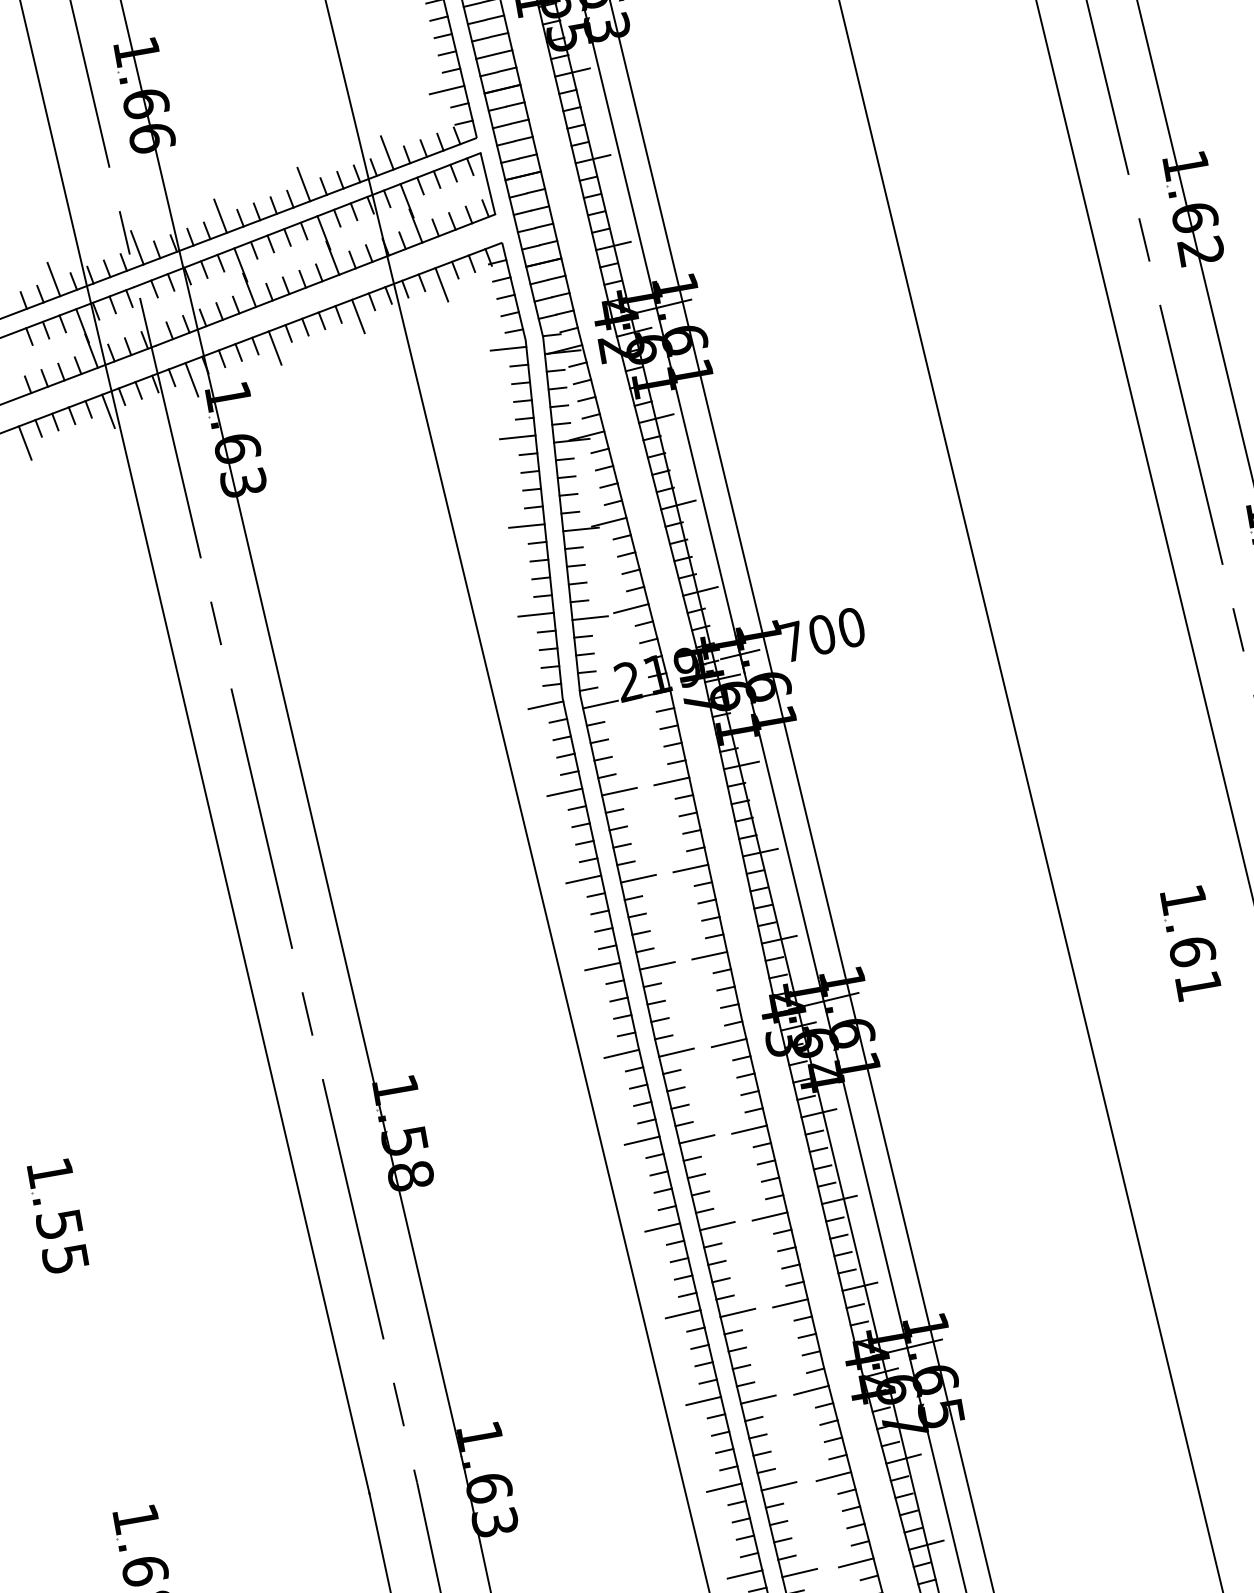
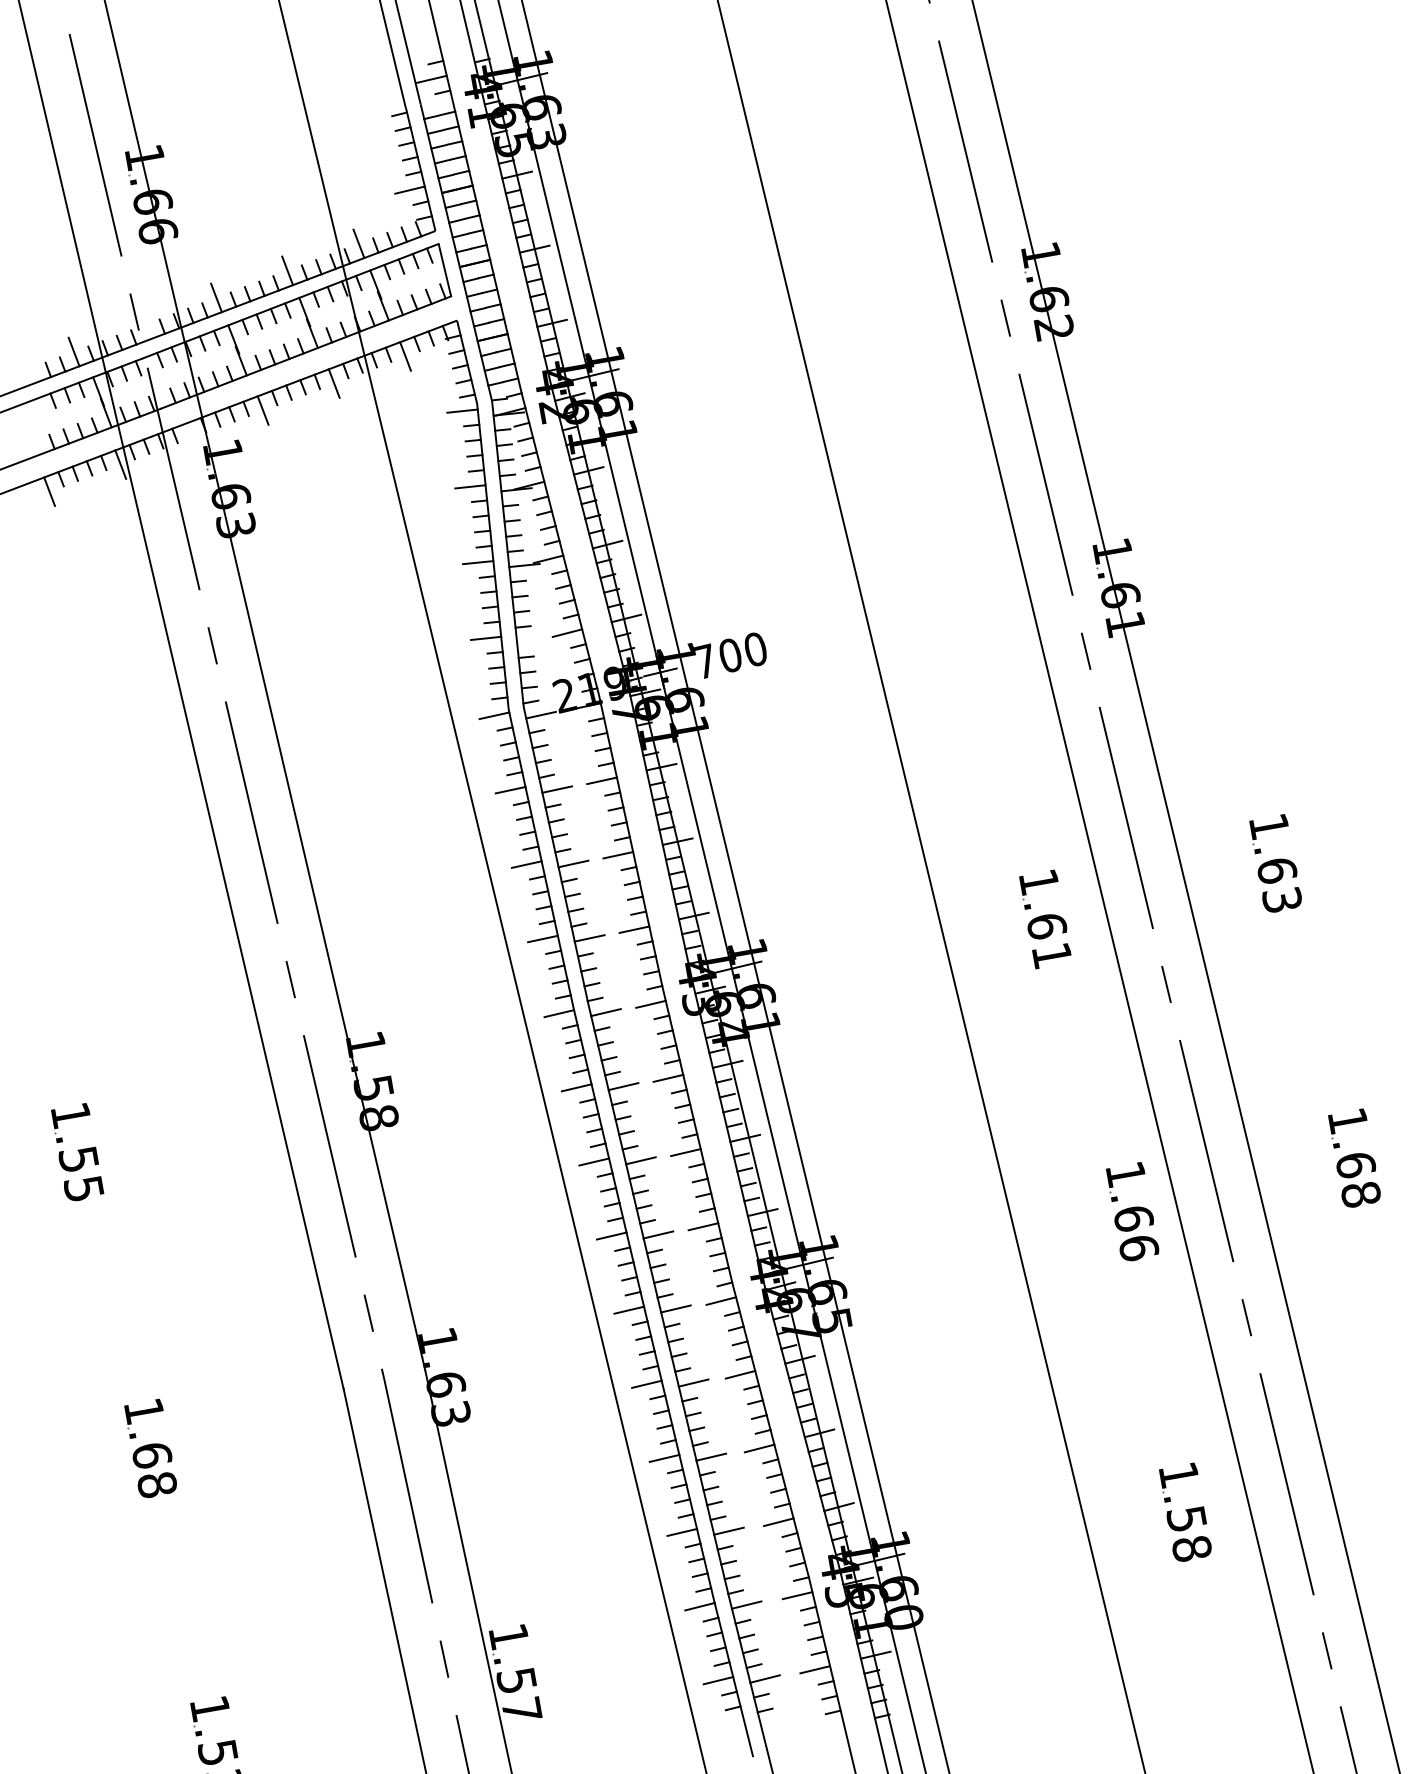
line: (136, 247) -> (144, 324), removed
line: (191, 379) -> (191, 437), removed
line: (590, 617) -> (532, 640), removed

